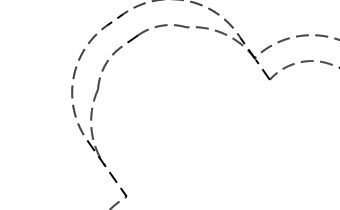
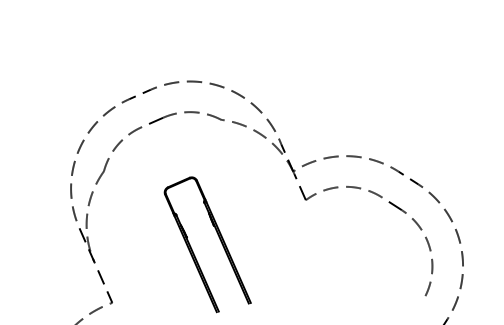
part: (204, 126) -> (219, 239), added

